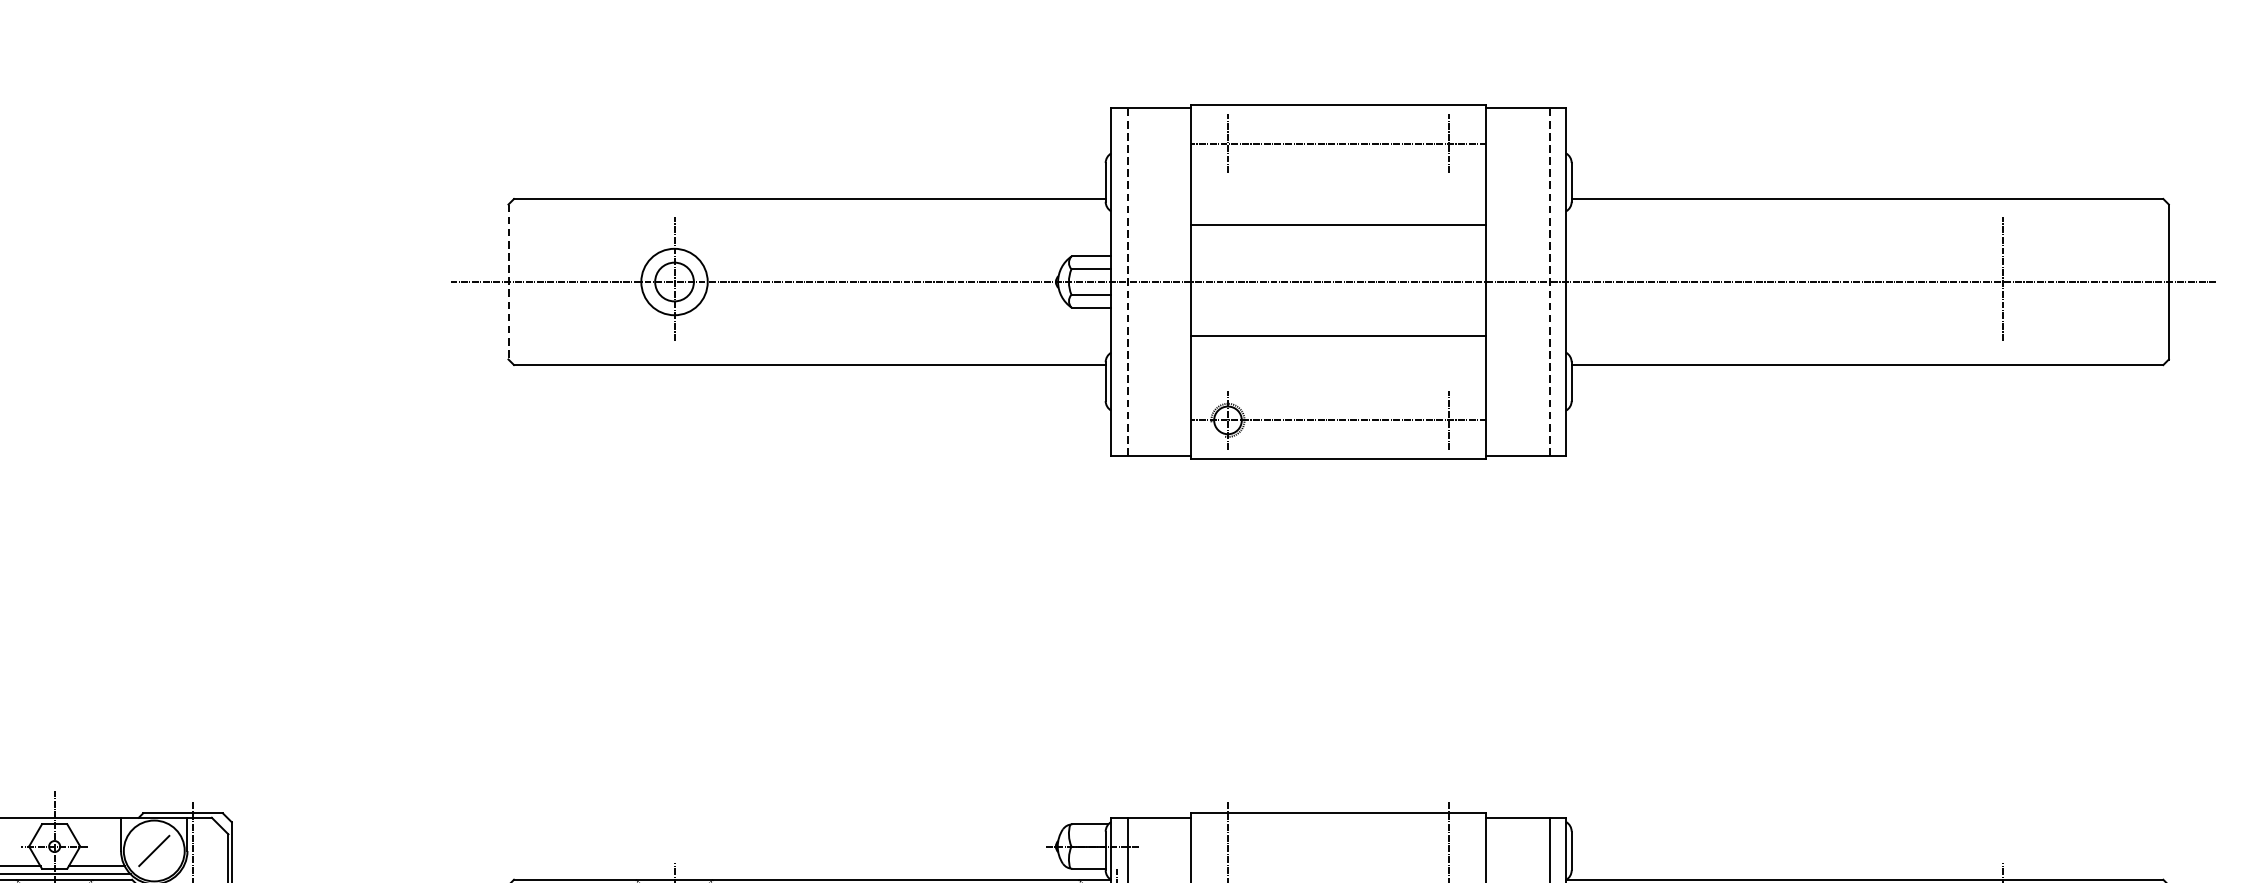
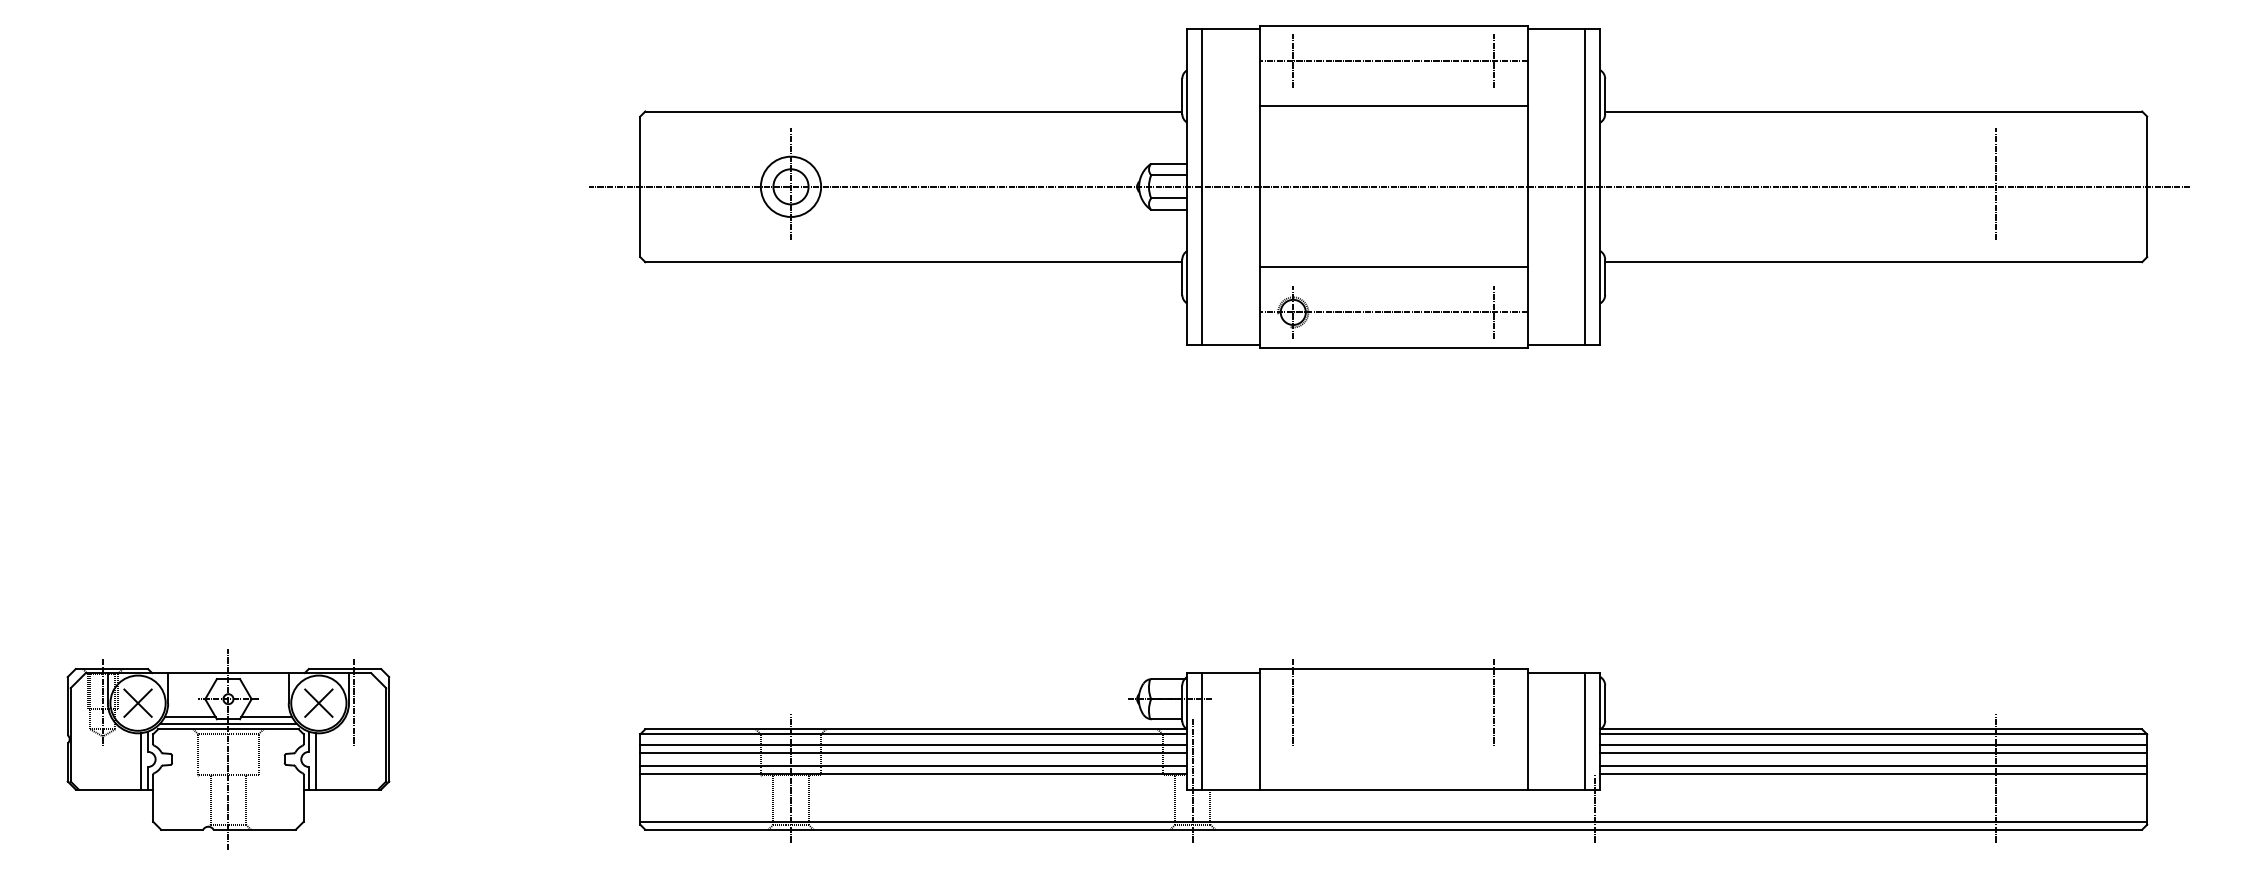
line: (1338, 225) -> (1393, 106), moved
line: (1127, 281) -> (1202, 186), dashed -> solid
line: (1549, 281) -> (1585, 186), dashed -> solid
line: (508, 282) -> (640, 187), dashed -> solid
line: (1338, 336) -> (1393, 267), moved
line: (153, 850) -> (318, 702), added

